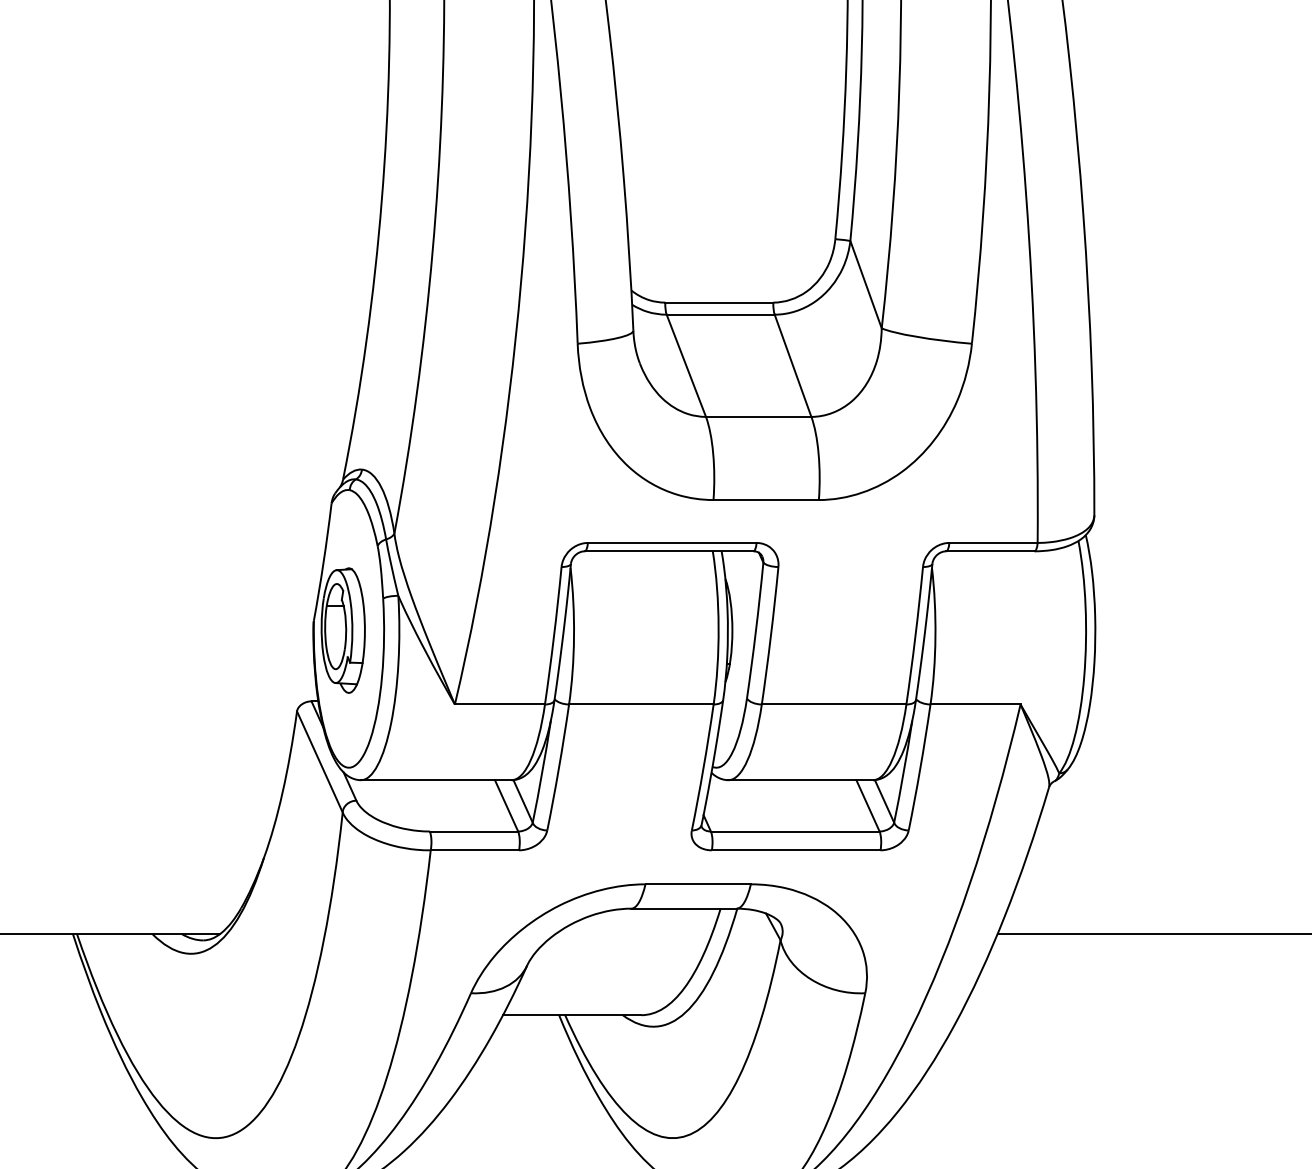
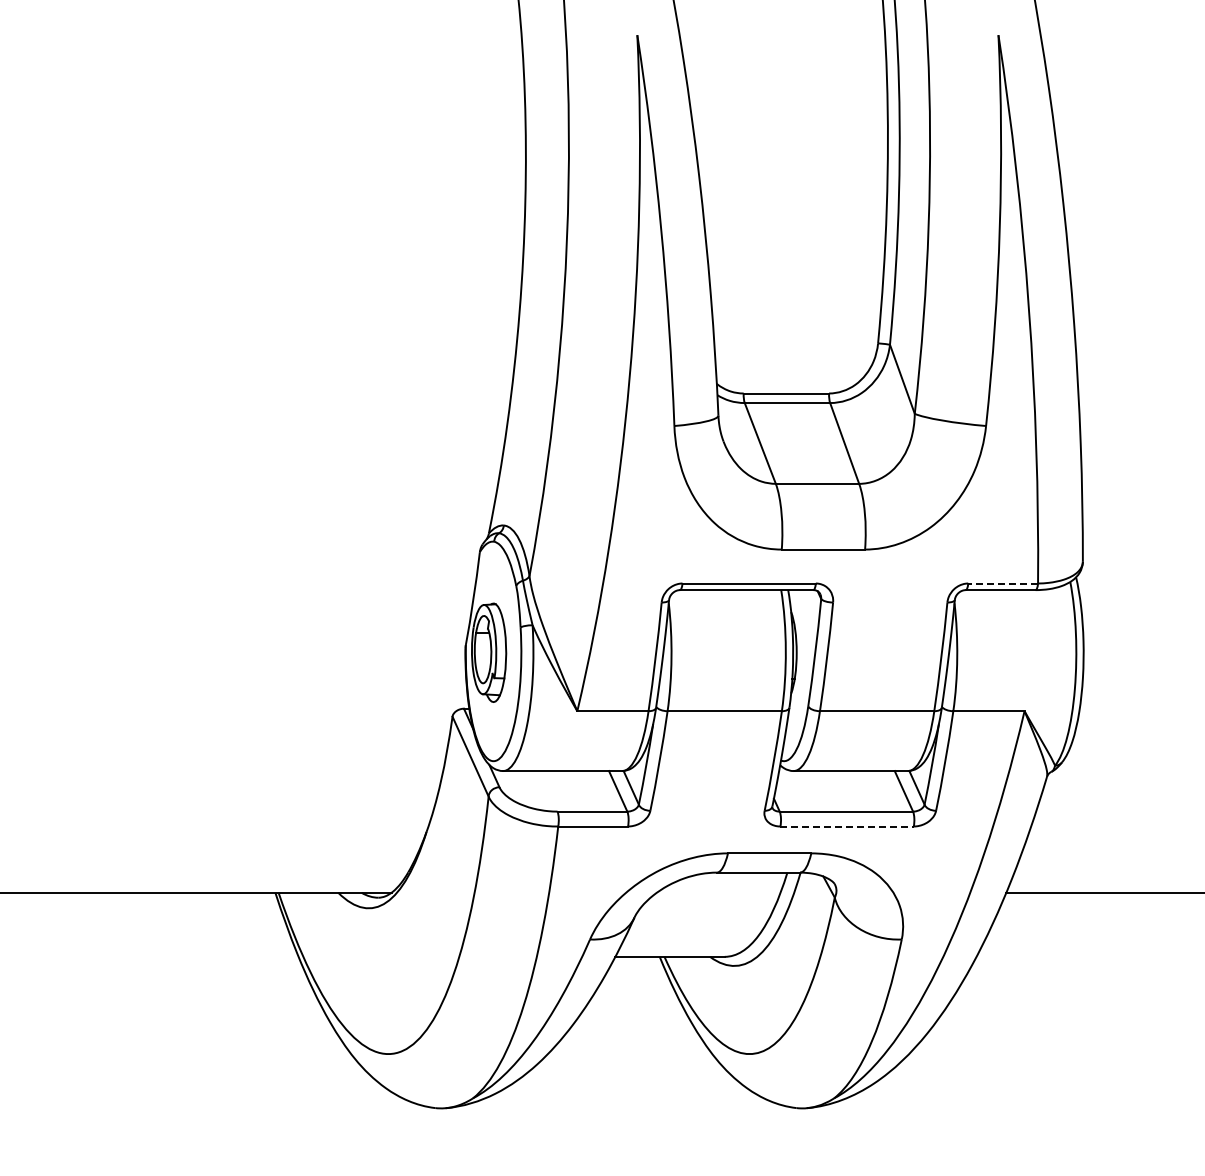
line: (993, 542) -> (1003, 583), solid -> dashed
line: (796, 850) -> (847, 826), solid -> dashed

